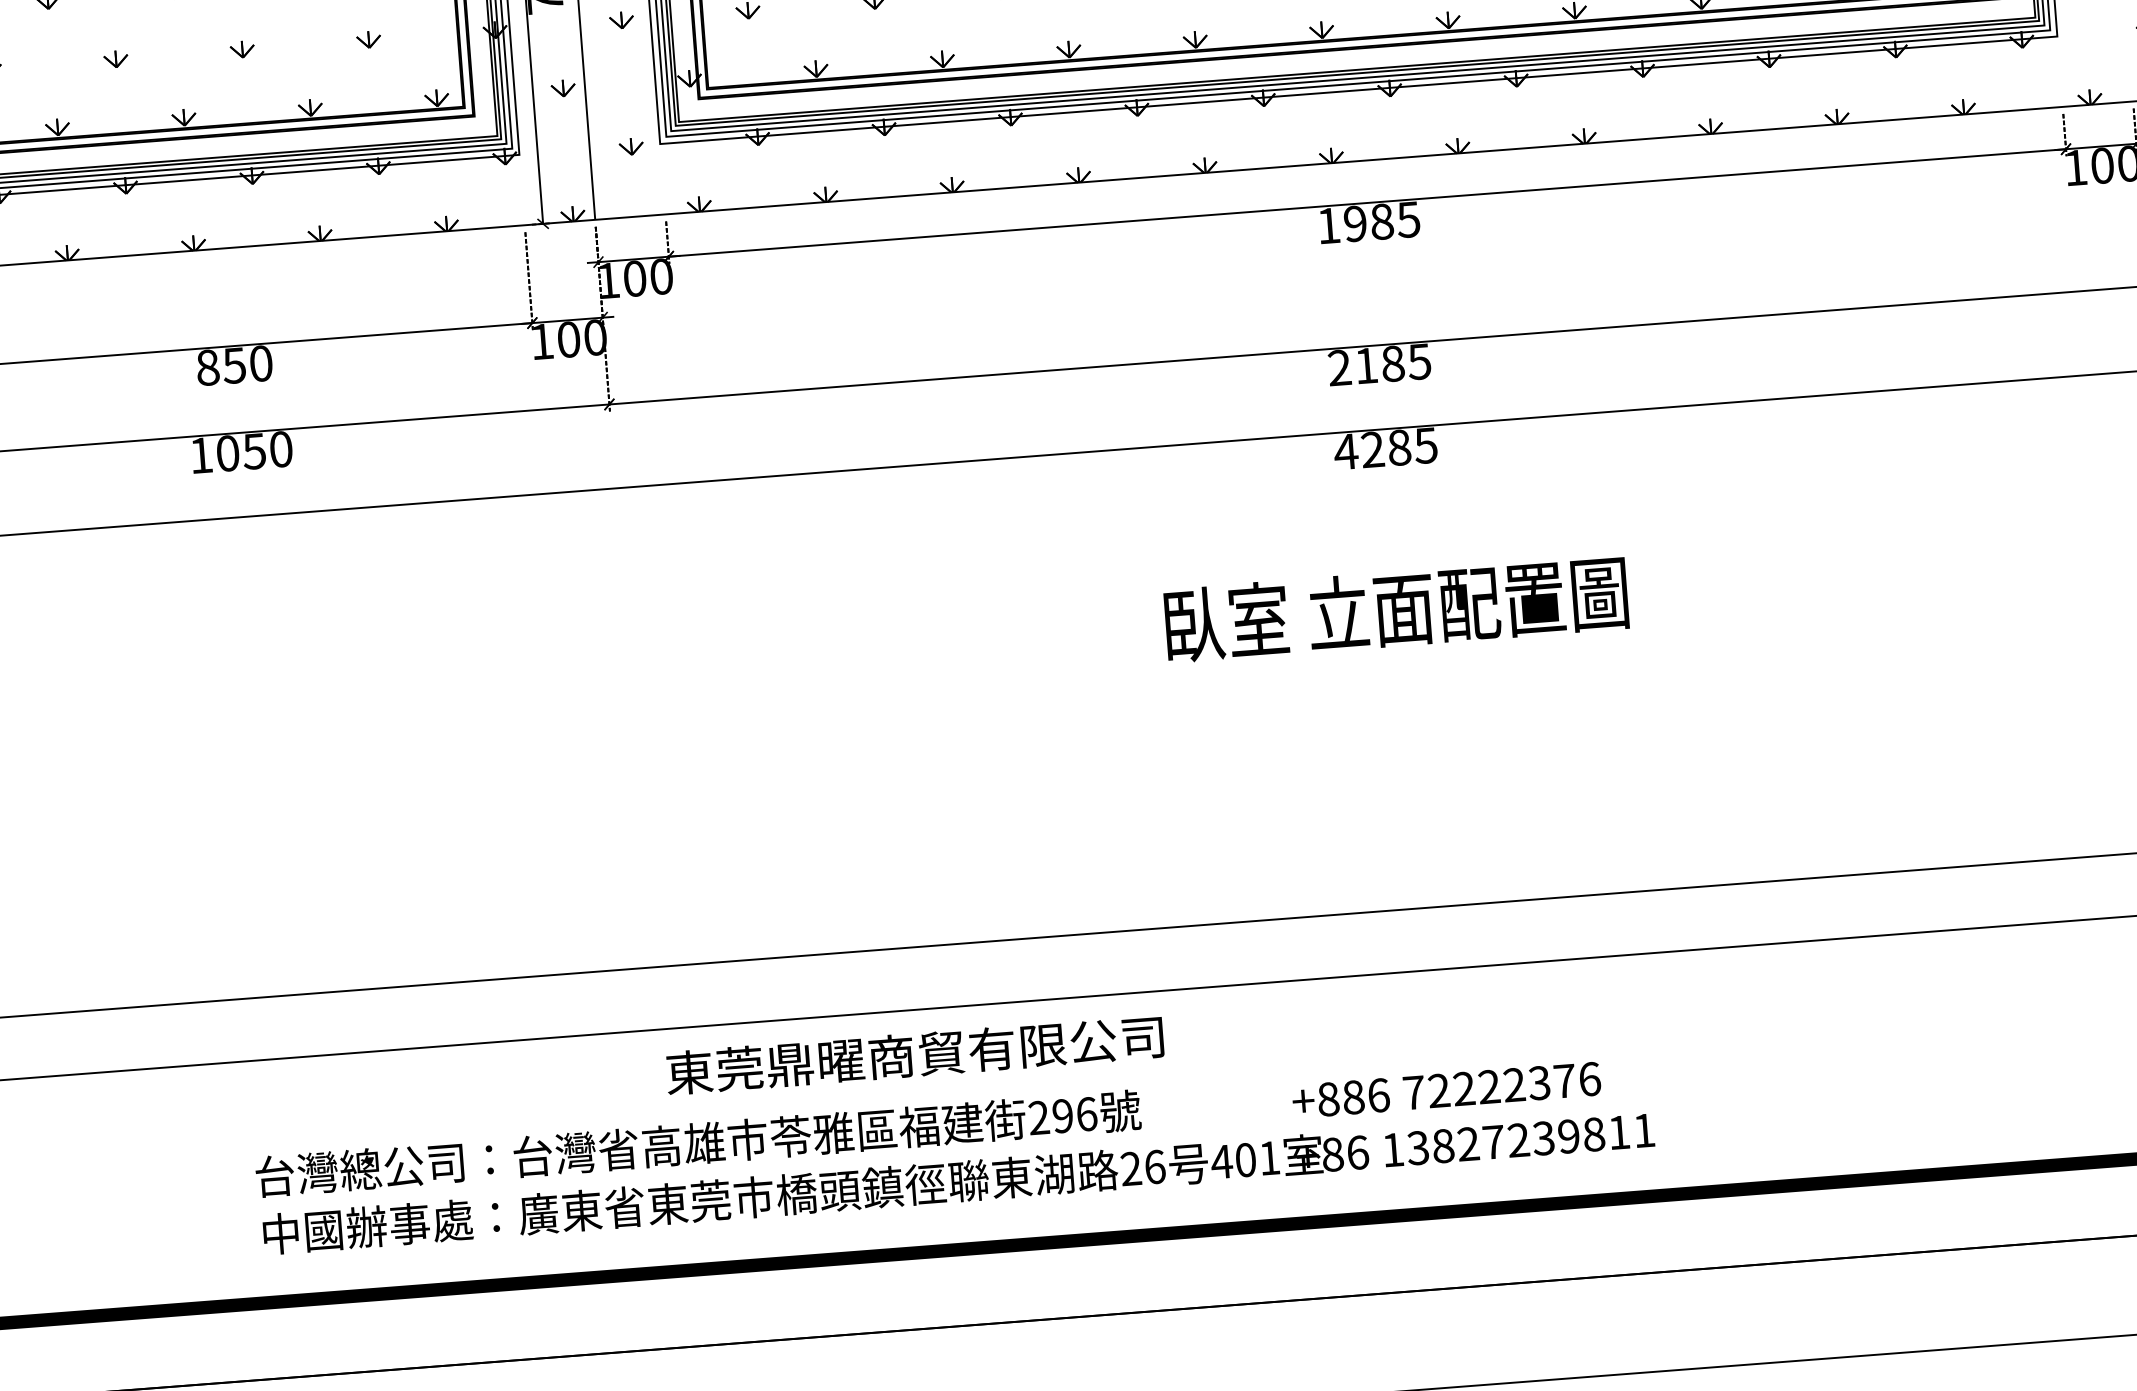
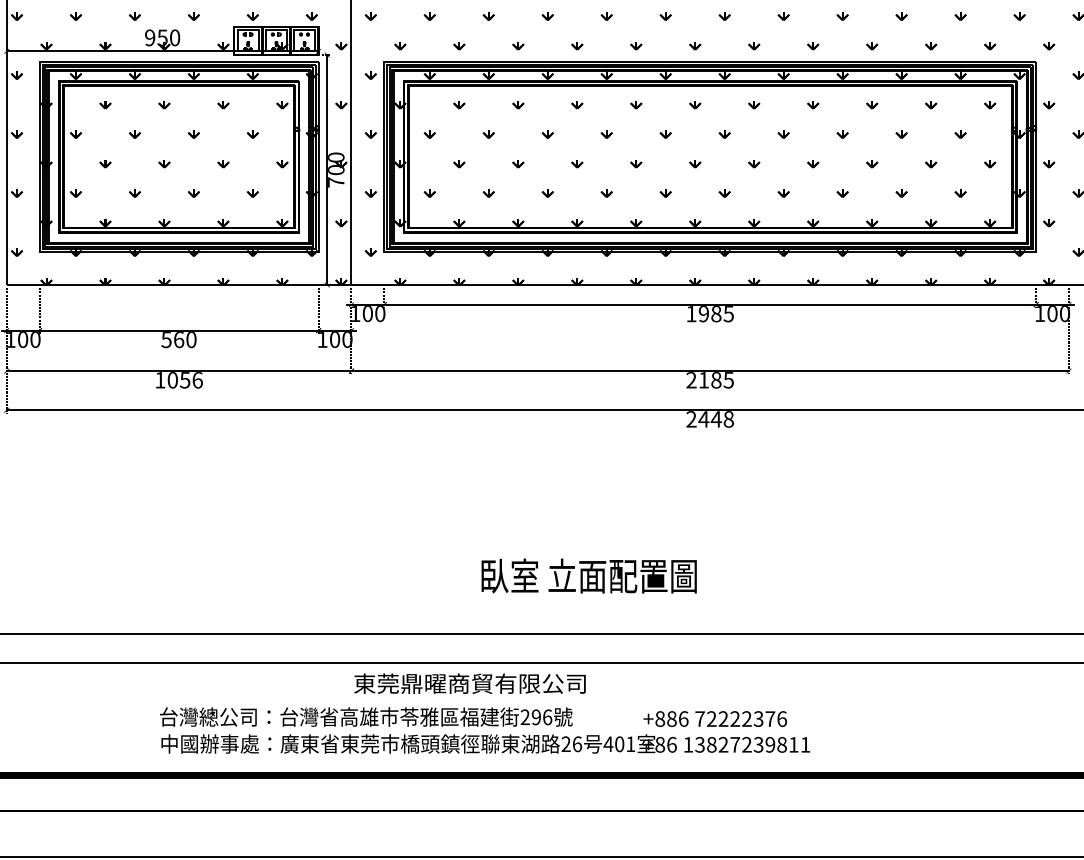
text: (220, 368) -> (172, 340), 850 -> 560
text: (280, 449) -> (197, 380), 1050 -> 1056
text: (1384, 449) -> (709, 419), 4285 -> 2448
text: (1394, 607) -> (588, 575), moved

